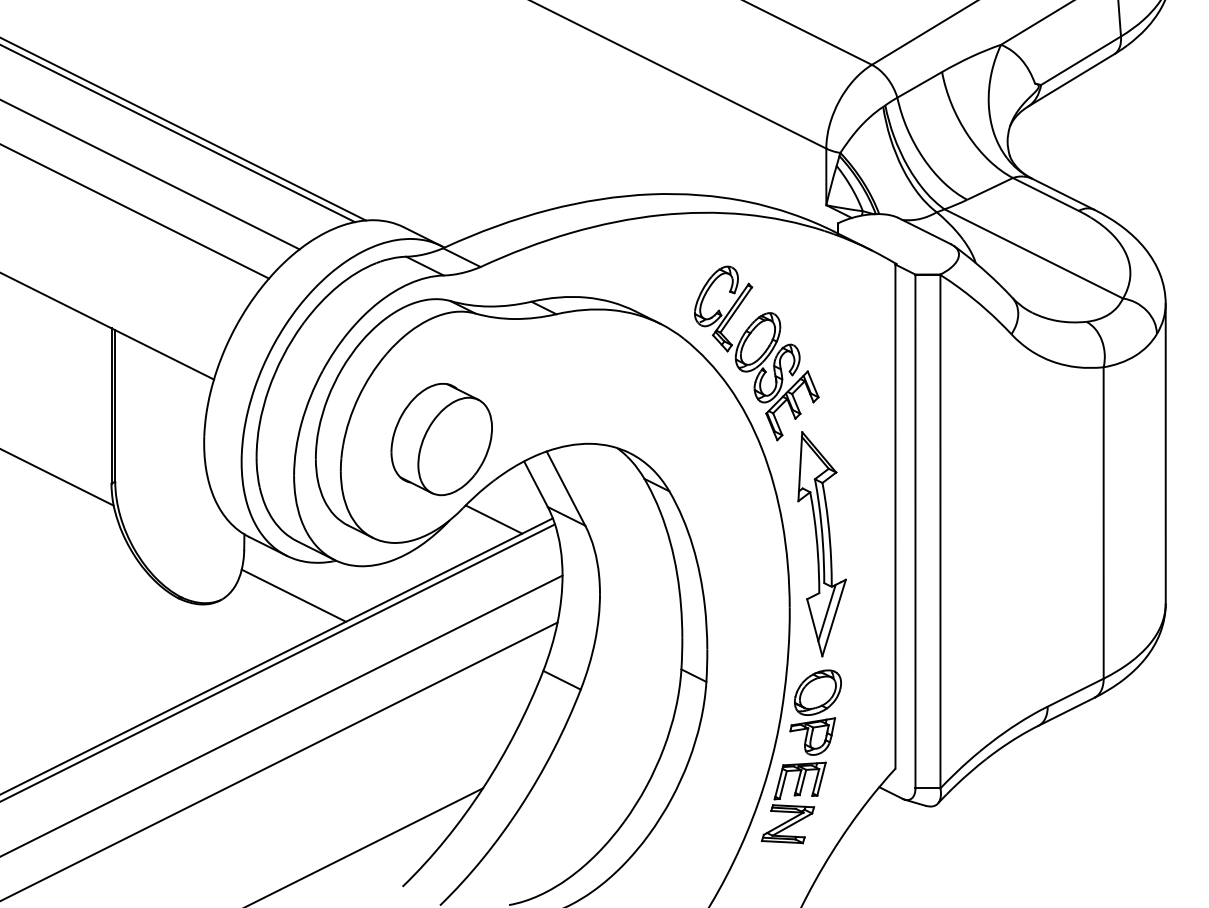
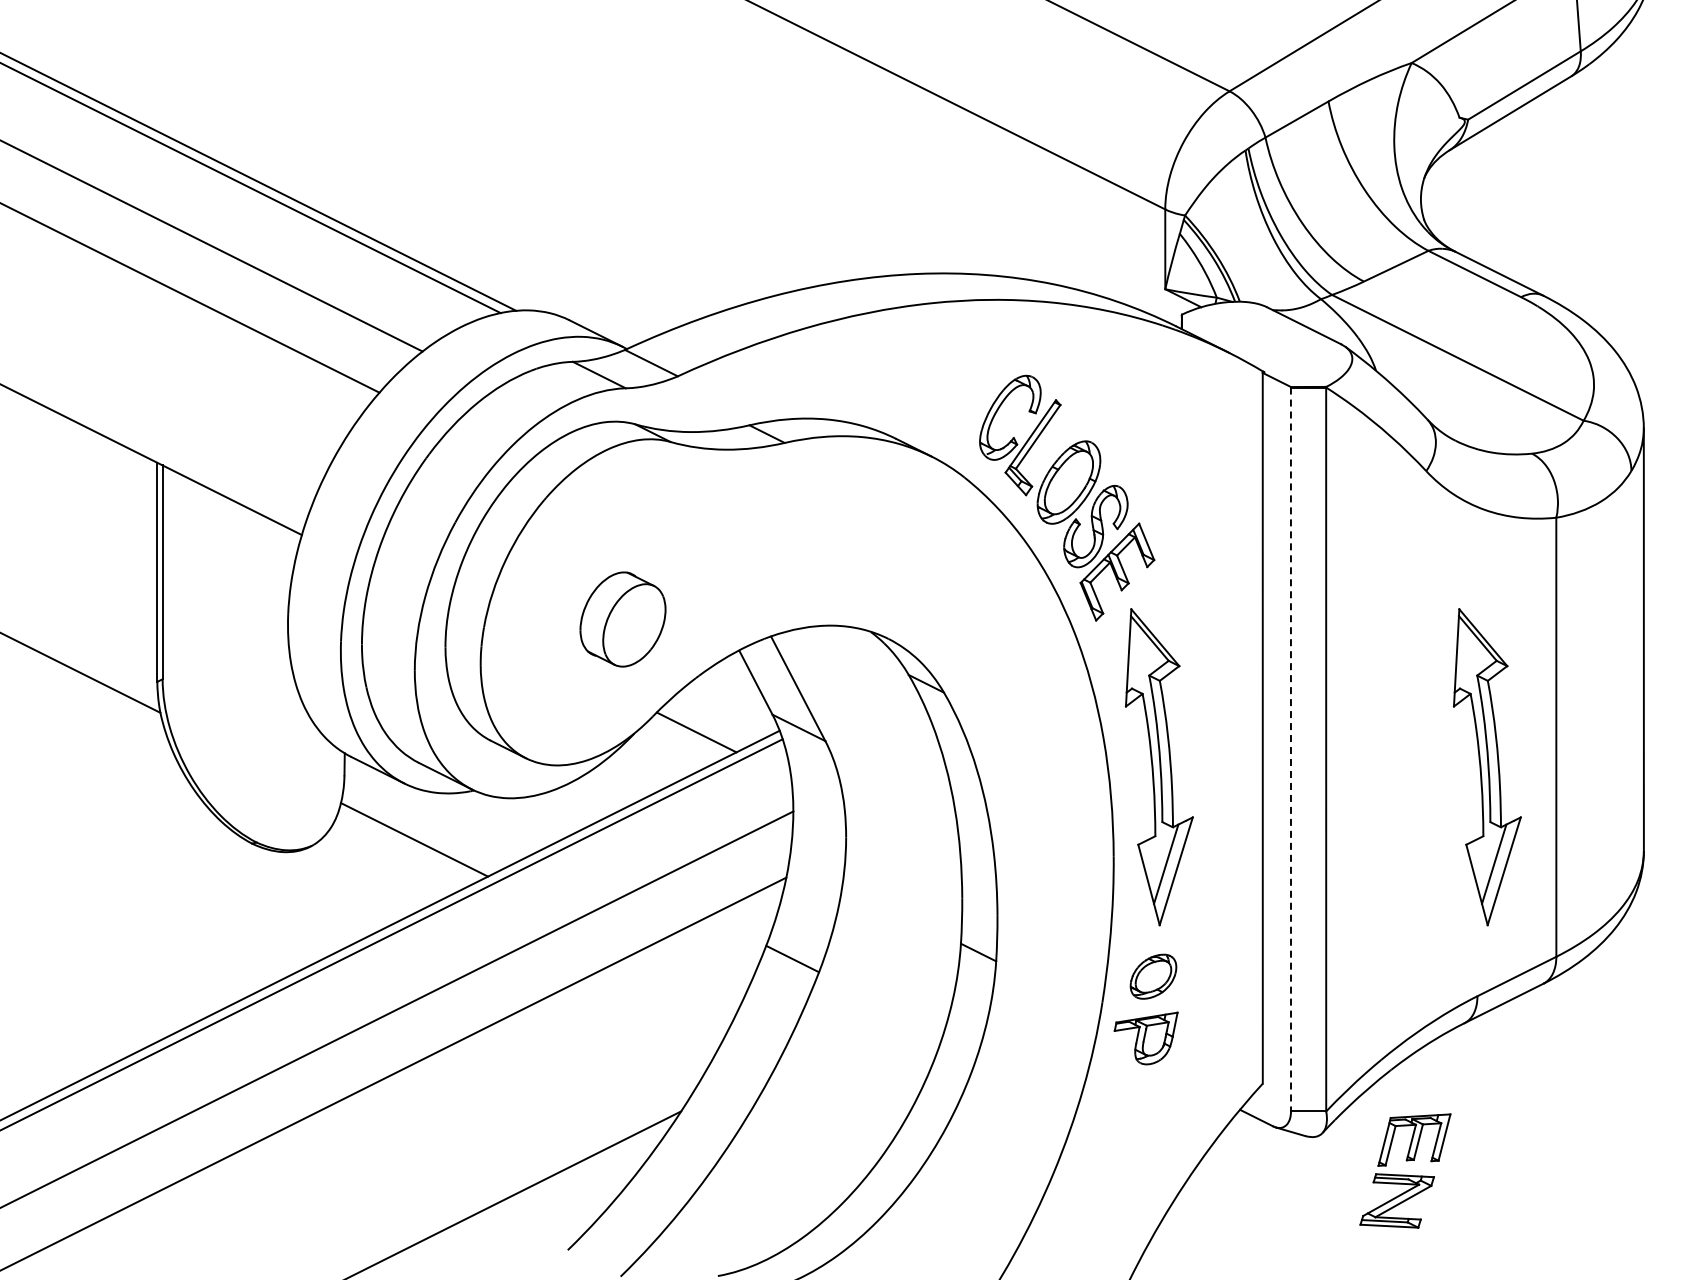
part: (441, 439) -> (622, 619), size x0.6
line: (915, 531) -> (1290, 749), solid -> dashed
part: (1054, 544) -> (1486, 767), added
part: (817, 692) -> (1153, 976), size x0.7
part: (793, 802) -> (1405, 1170), moved

